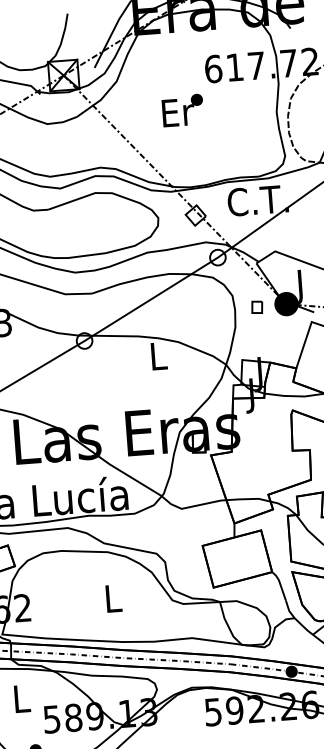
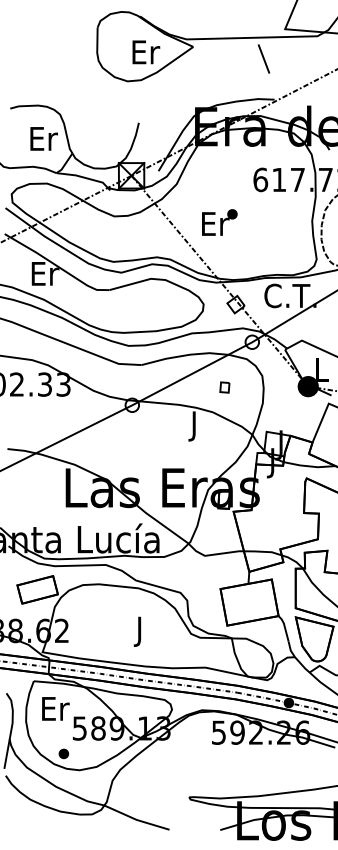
text: (182, 110) -> (219, 222), moved
text: (301, 286) -> (322, 372), J -> L
part: (256, 307) -> (224, 387), moved
text: (158, 360) -> (194, 426), L -> J
text: (113, 601) -> (140, 631), L -> J
text: (22, 698) -> (55, 708), L -> Er

